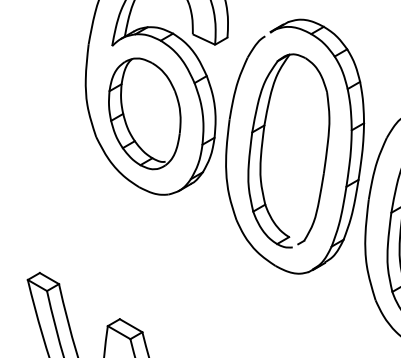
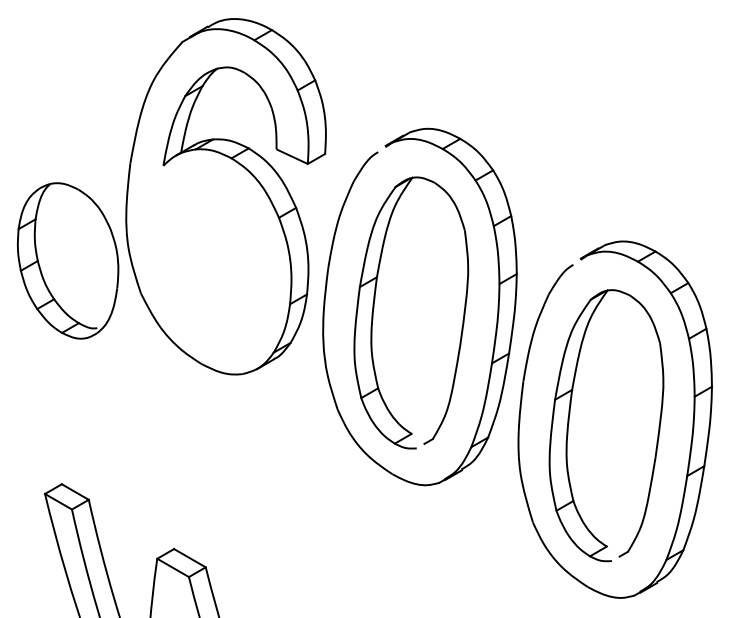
part: (145, 113) -> (68, 260), moved

